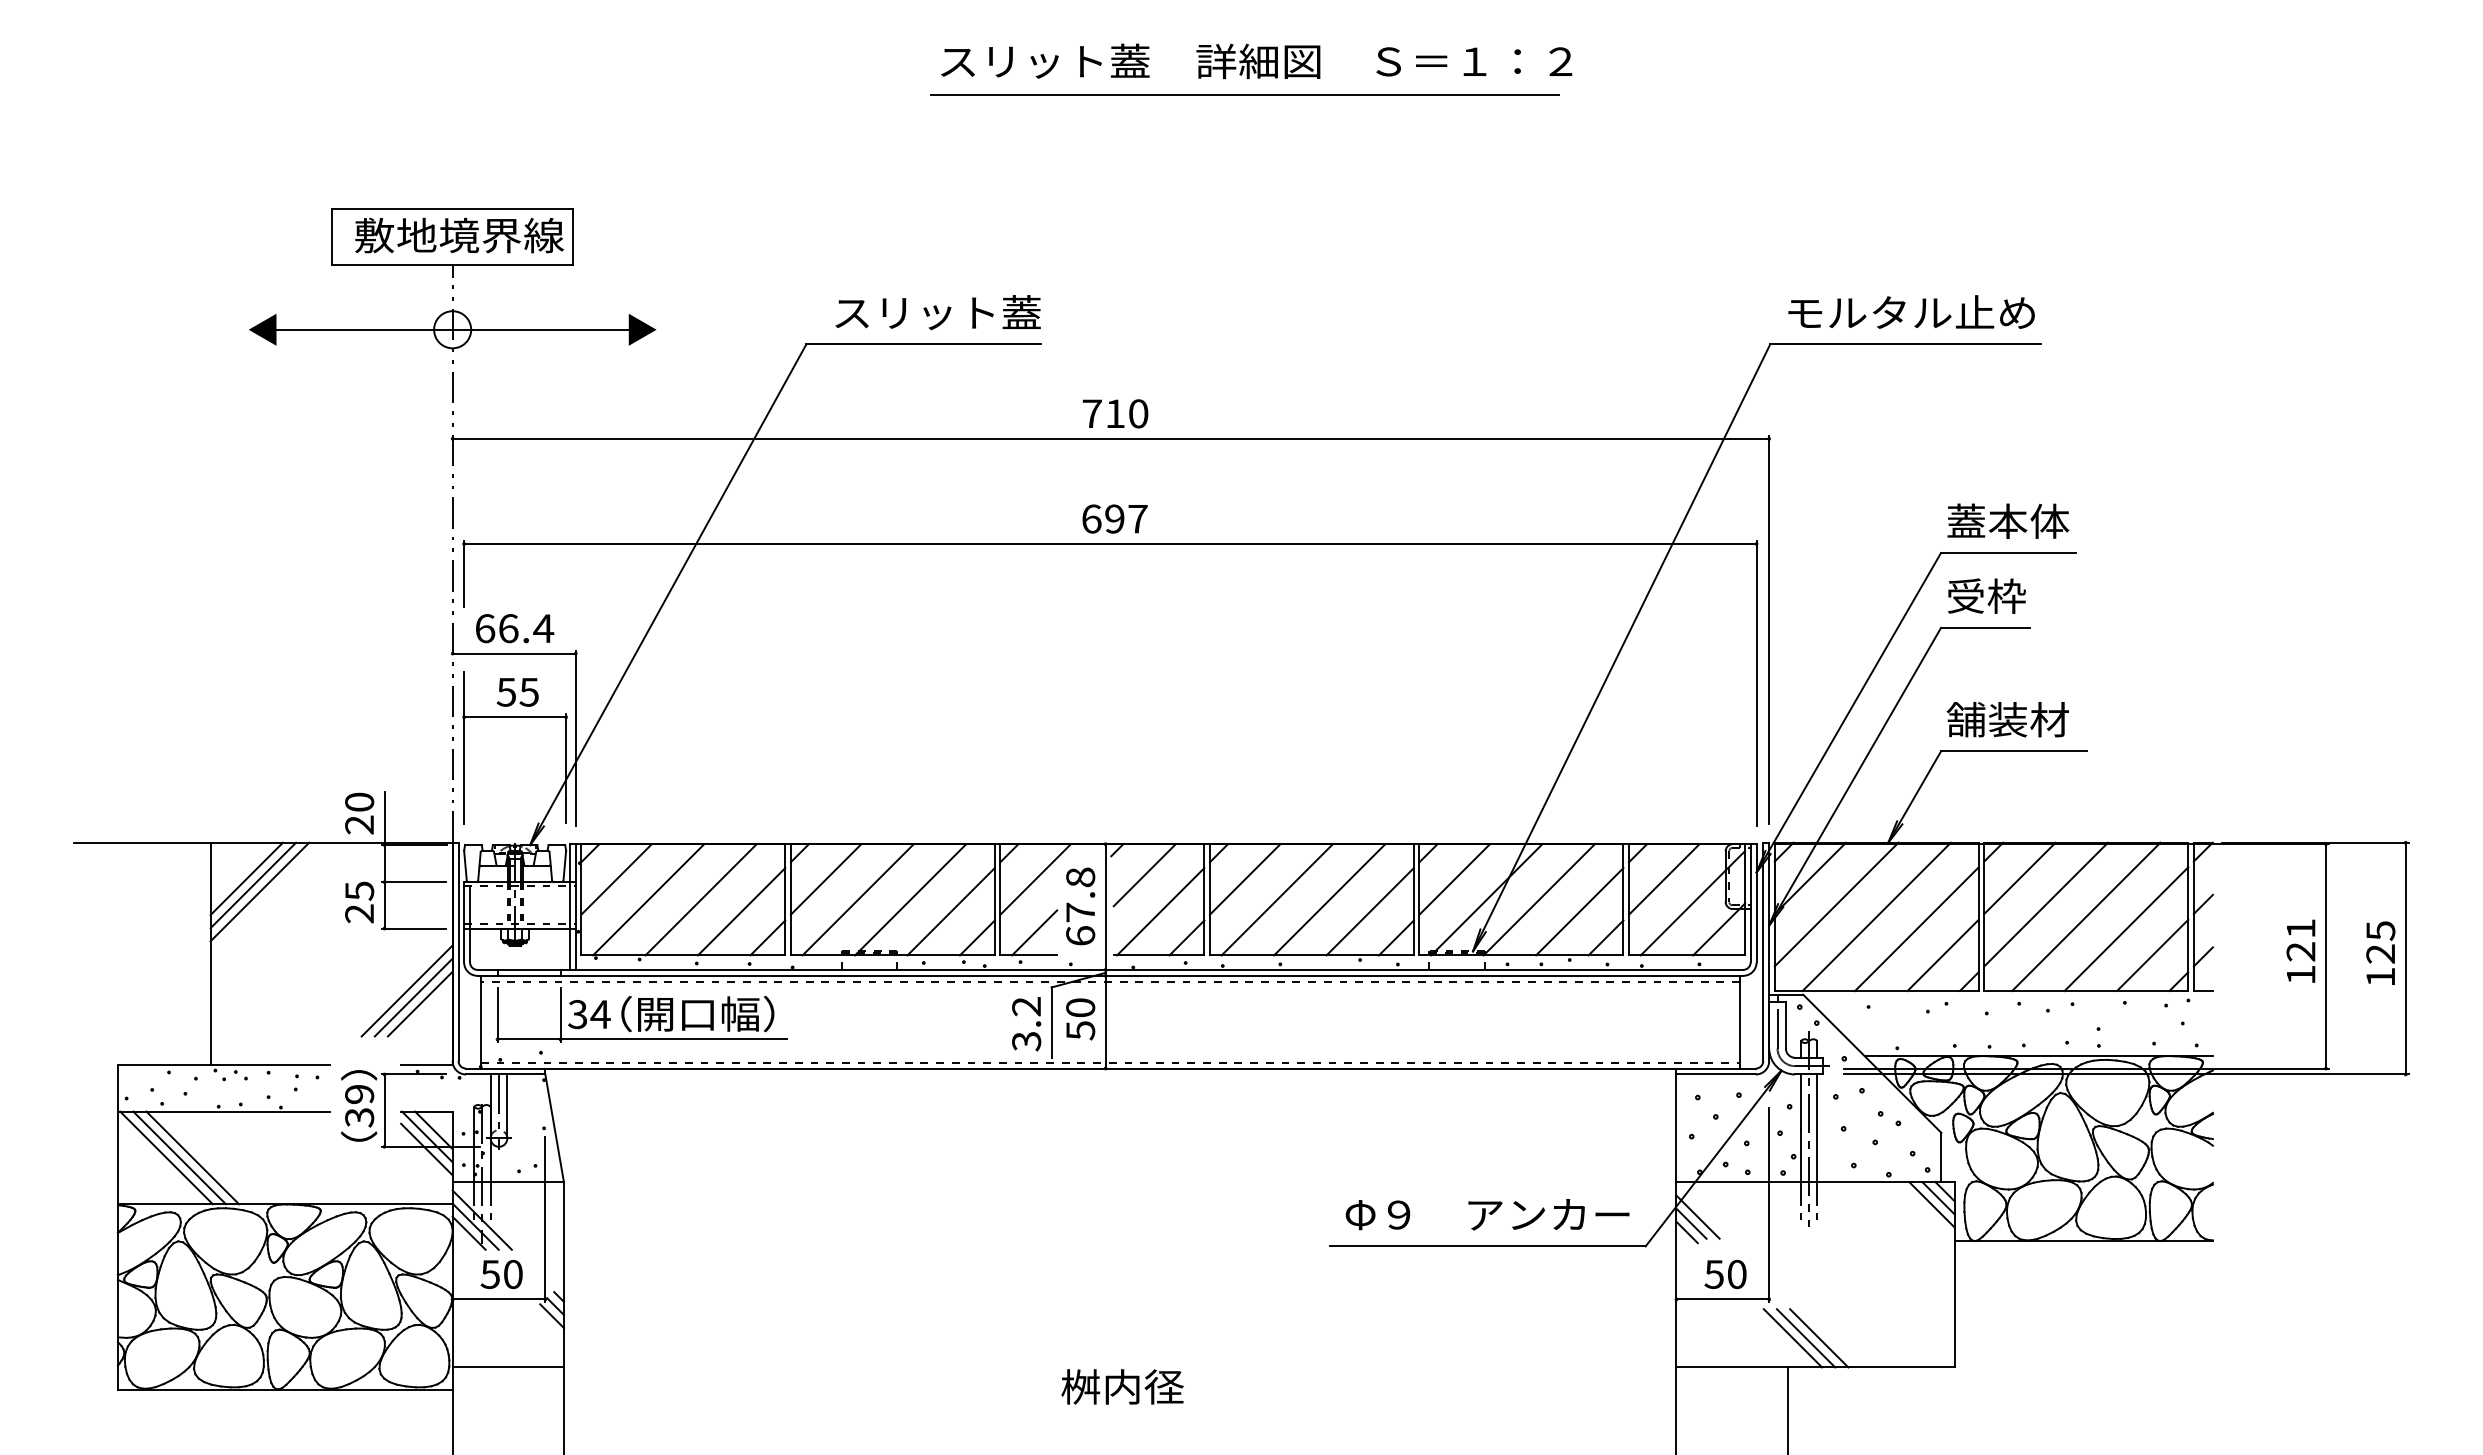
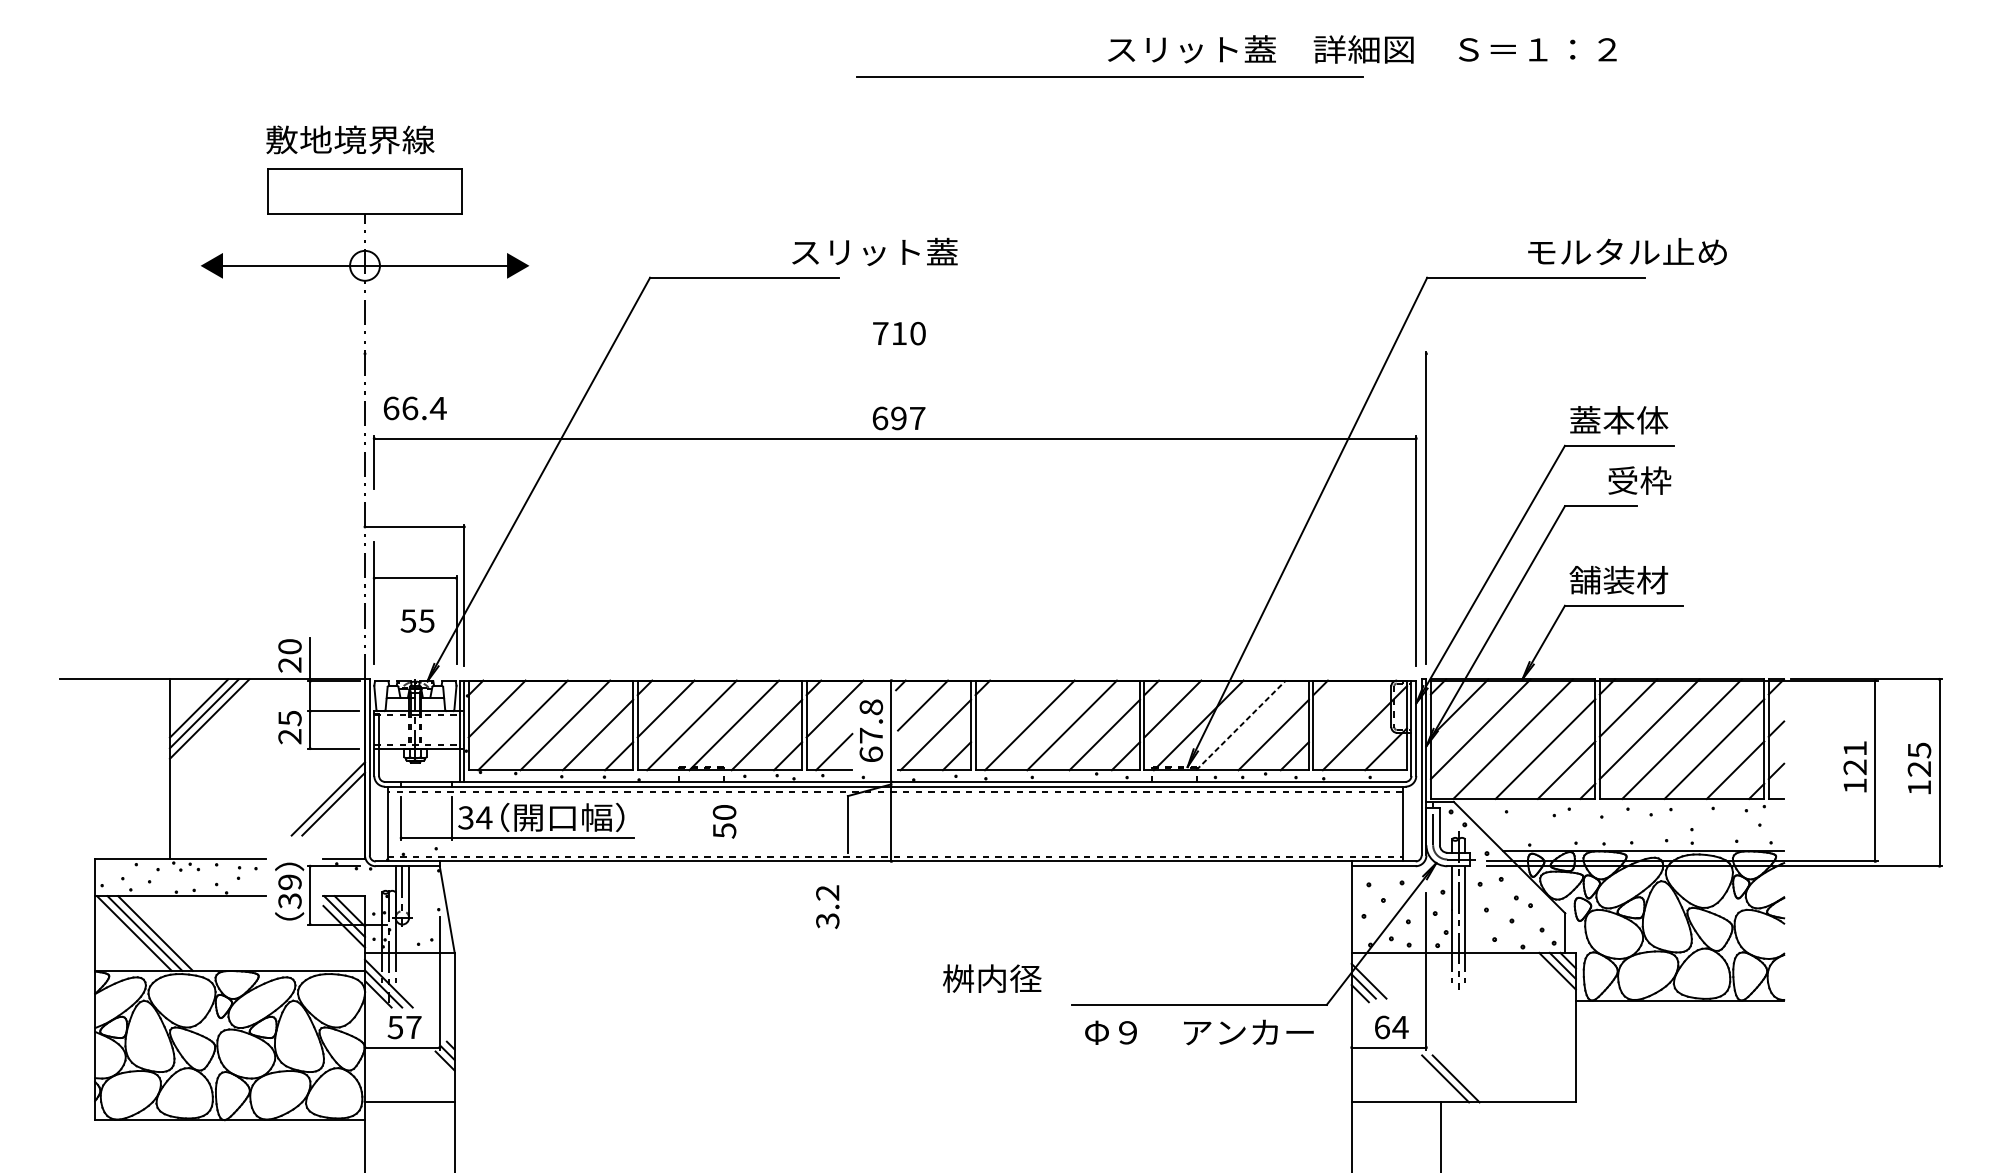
text: (1256, 61) -> (1362, 49), moved
line: (1244, 94) -> (1109, 76), moved
text: (459, 235) -> (350, 139), moved
text: (1911, 311) -> (1627, 251), moved
text: (937, 312) -> (874, 251), moved
line: (1110, 438) -> (895, 353), removed
text: (1986, 595) -> (1639, 480), moved
text: (515, 628) -> (415, 408), moved
text: (517, 692) -> (417, 621), moved
line: (1244, 879) -> (1003, 709), removed
line: (1664, 879) -> (1342, 709), removed
line: (1539, 899) -> (1241, 725), solid -> dashed
line: (419, 1003) -> (338, 809), removed
text: (1080, 1019) -> (724, 821), moved
text: (1026, 1024) -> (827, 907), moved
text: (1487, 1214) -> (1199, 1032), moved
text: (513, 1274) -> (414, 1027), 50 -> 57
text: (1725, 1274) -> (1391, 1027), 50 -> 64
line: (1819, 1338) -> (1466, 1079), removed
text: (1122, 1386) -> (992, 978), moved

